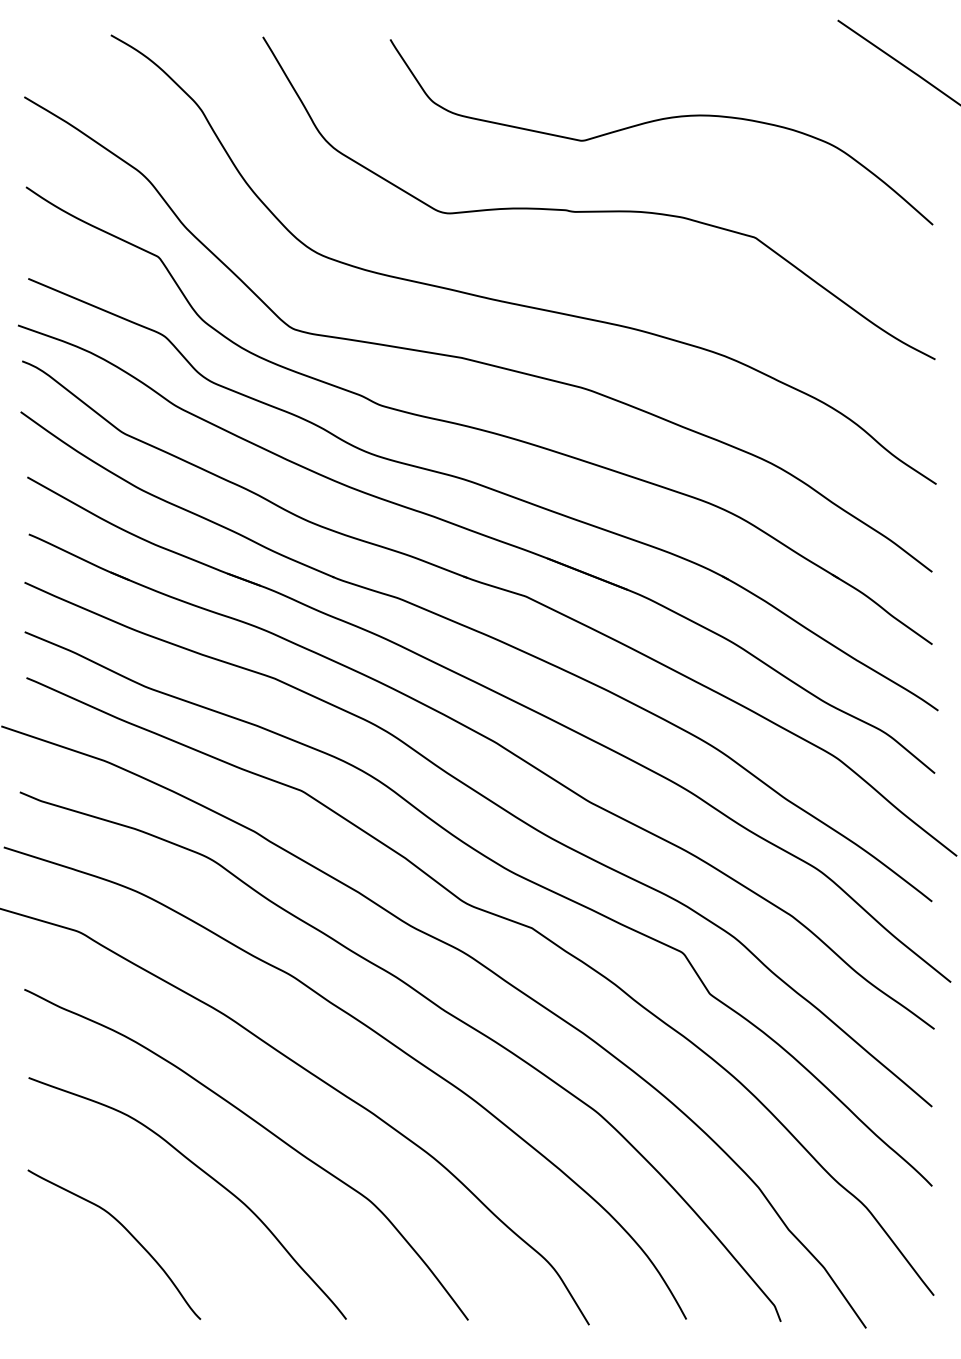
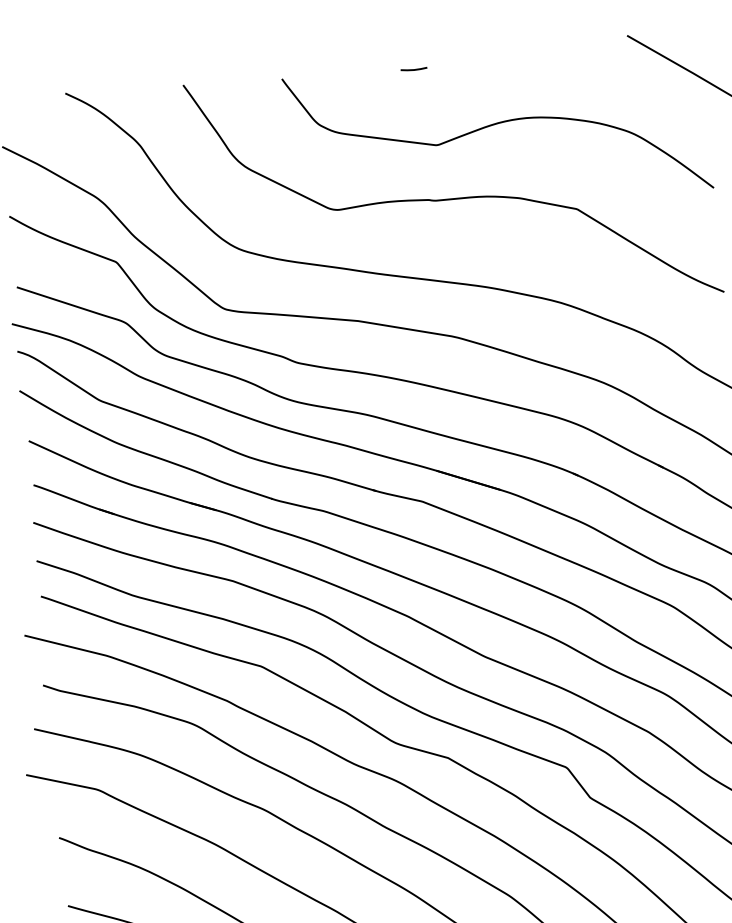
line: (560, 41) -> (413, 69), added

